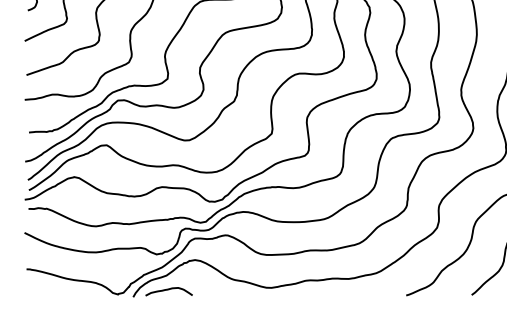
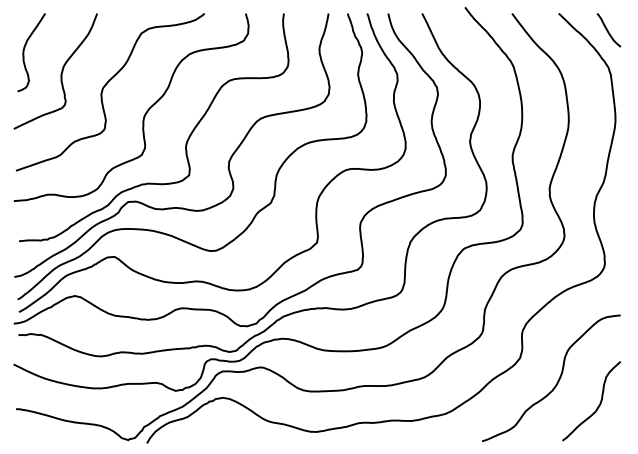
curve: (169, 289) -> (191, 434), removed

